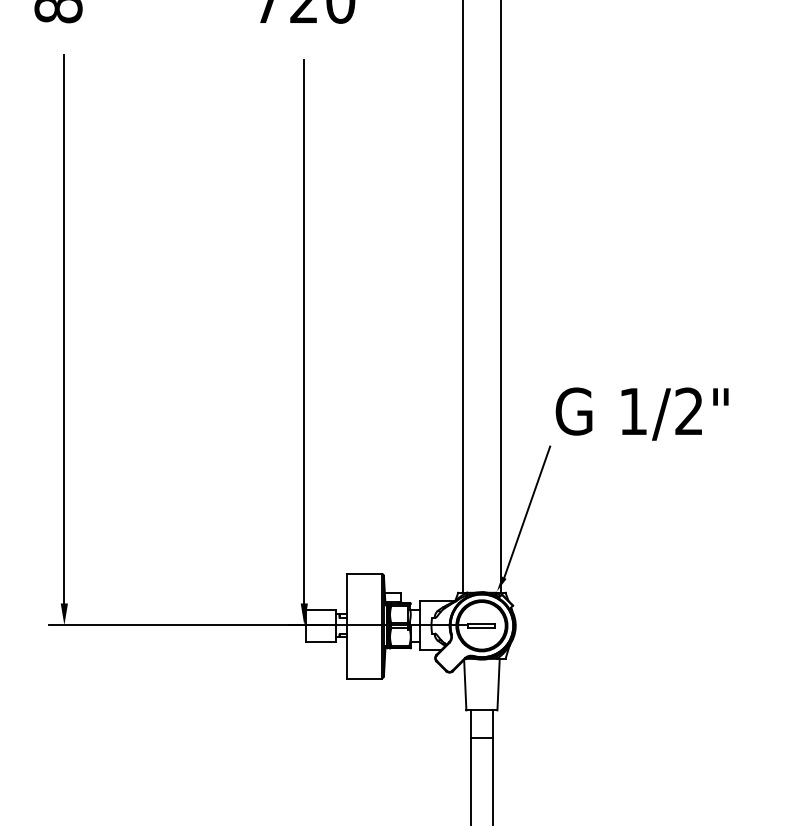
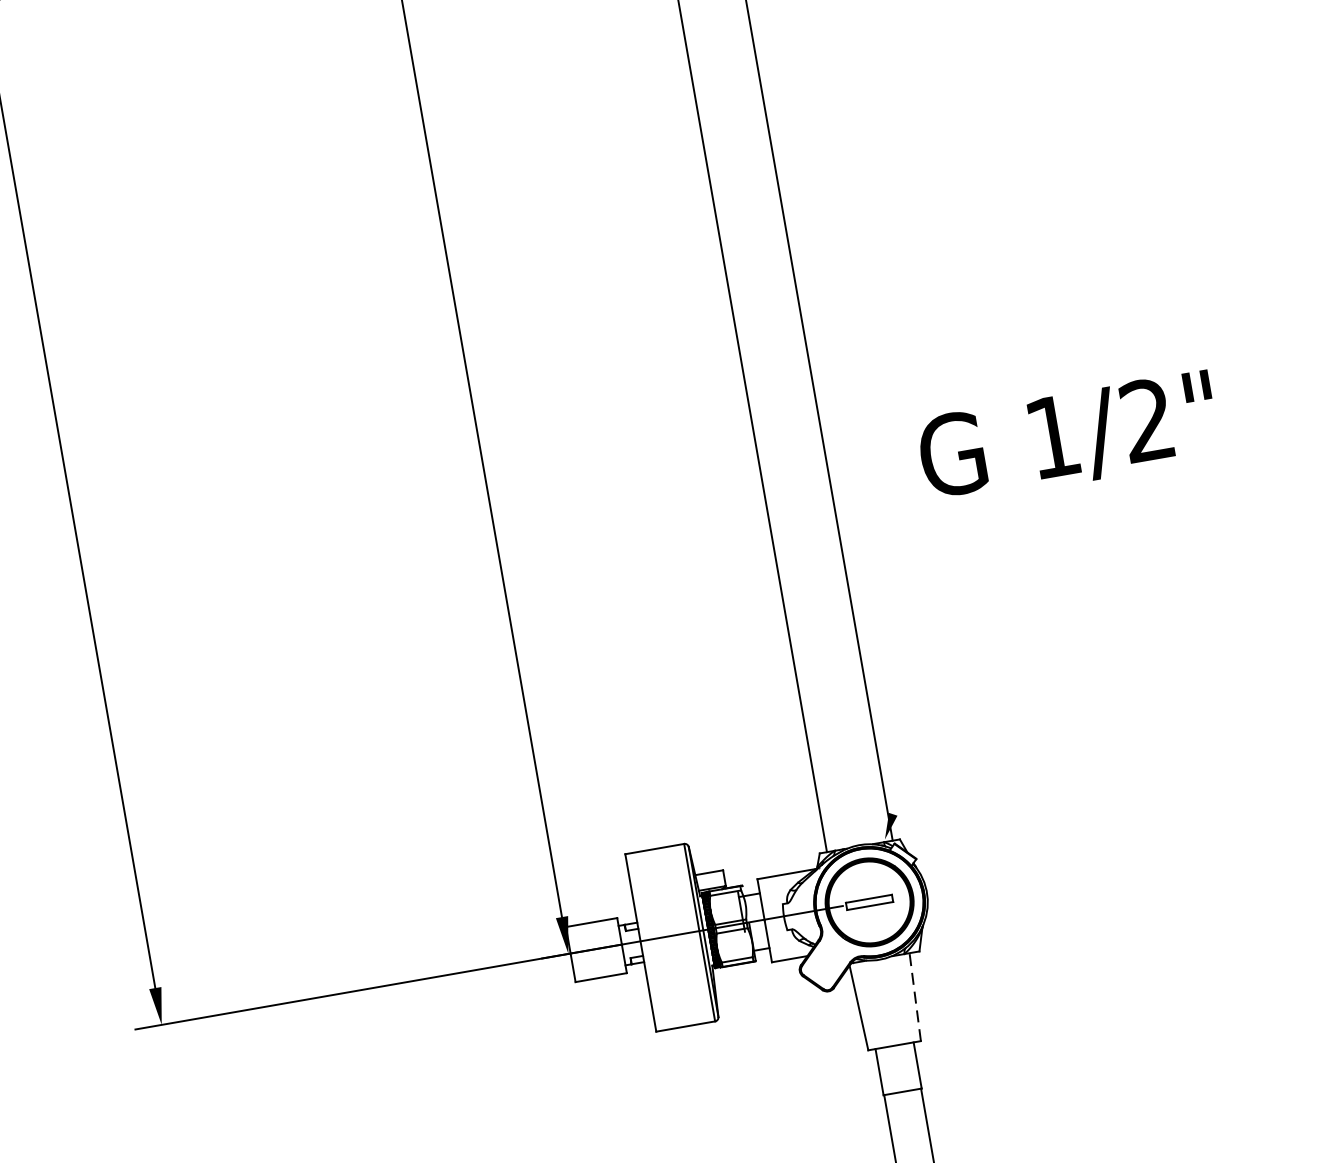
text: (641, 413) -> (1067, 437), moved
line: (527, 511) -> (913, 695), removed
line: (498, 684) -> (915, 996), solid -> dashed

